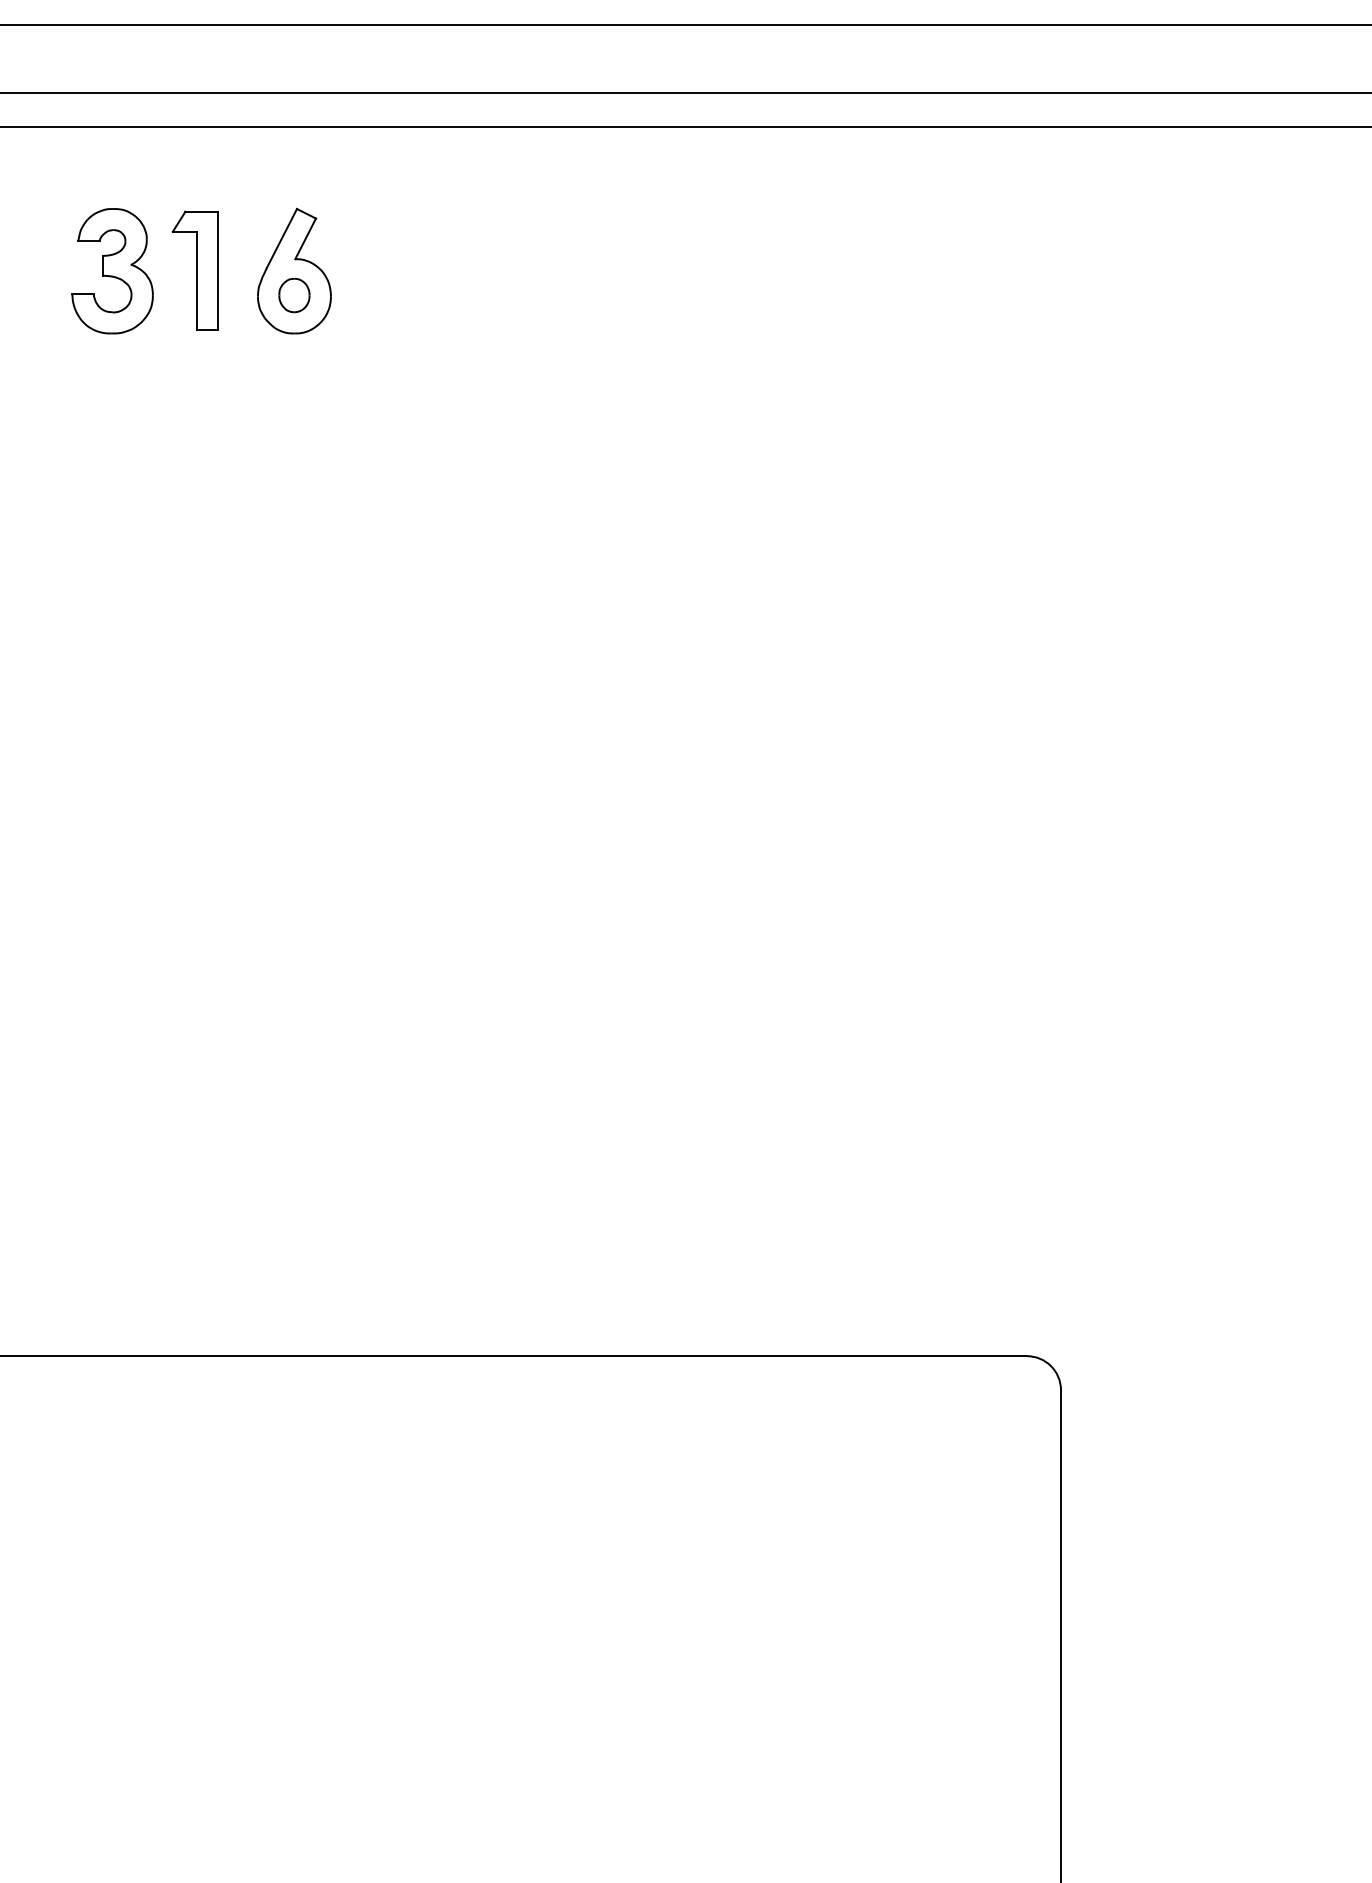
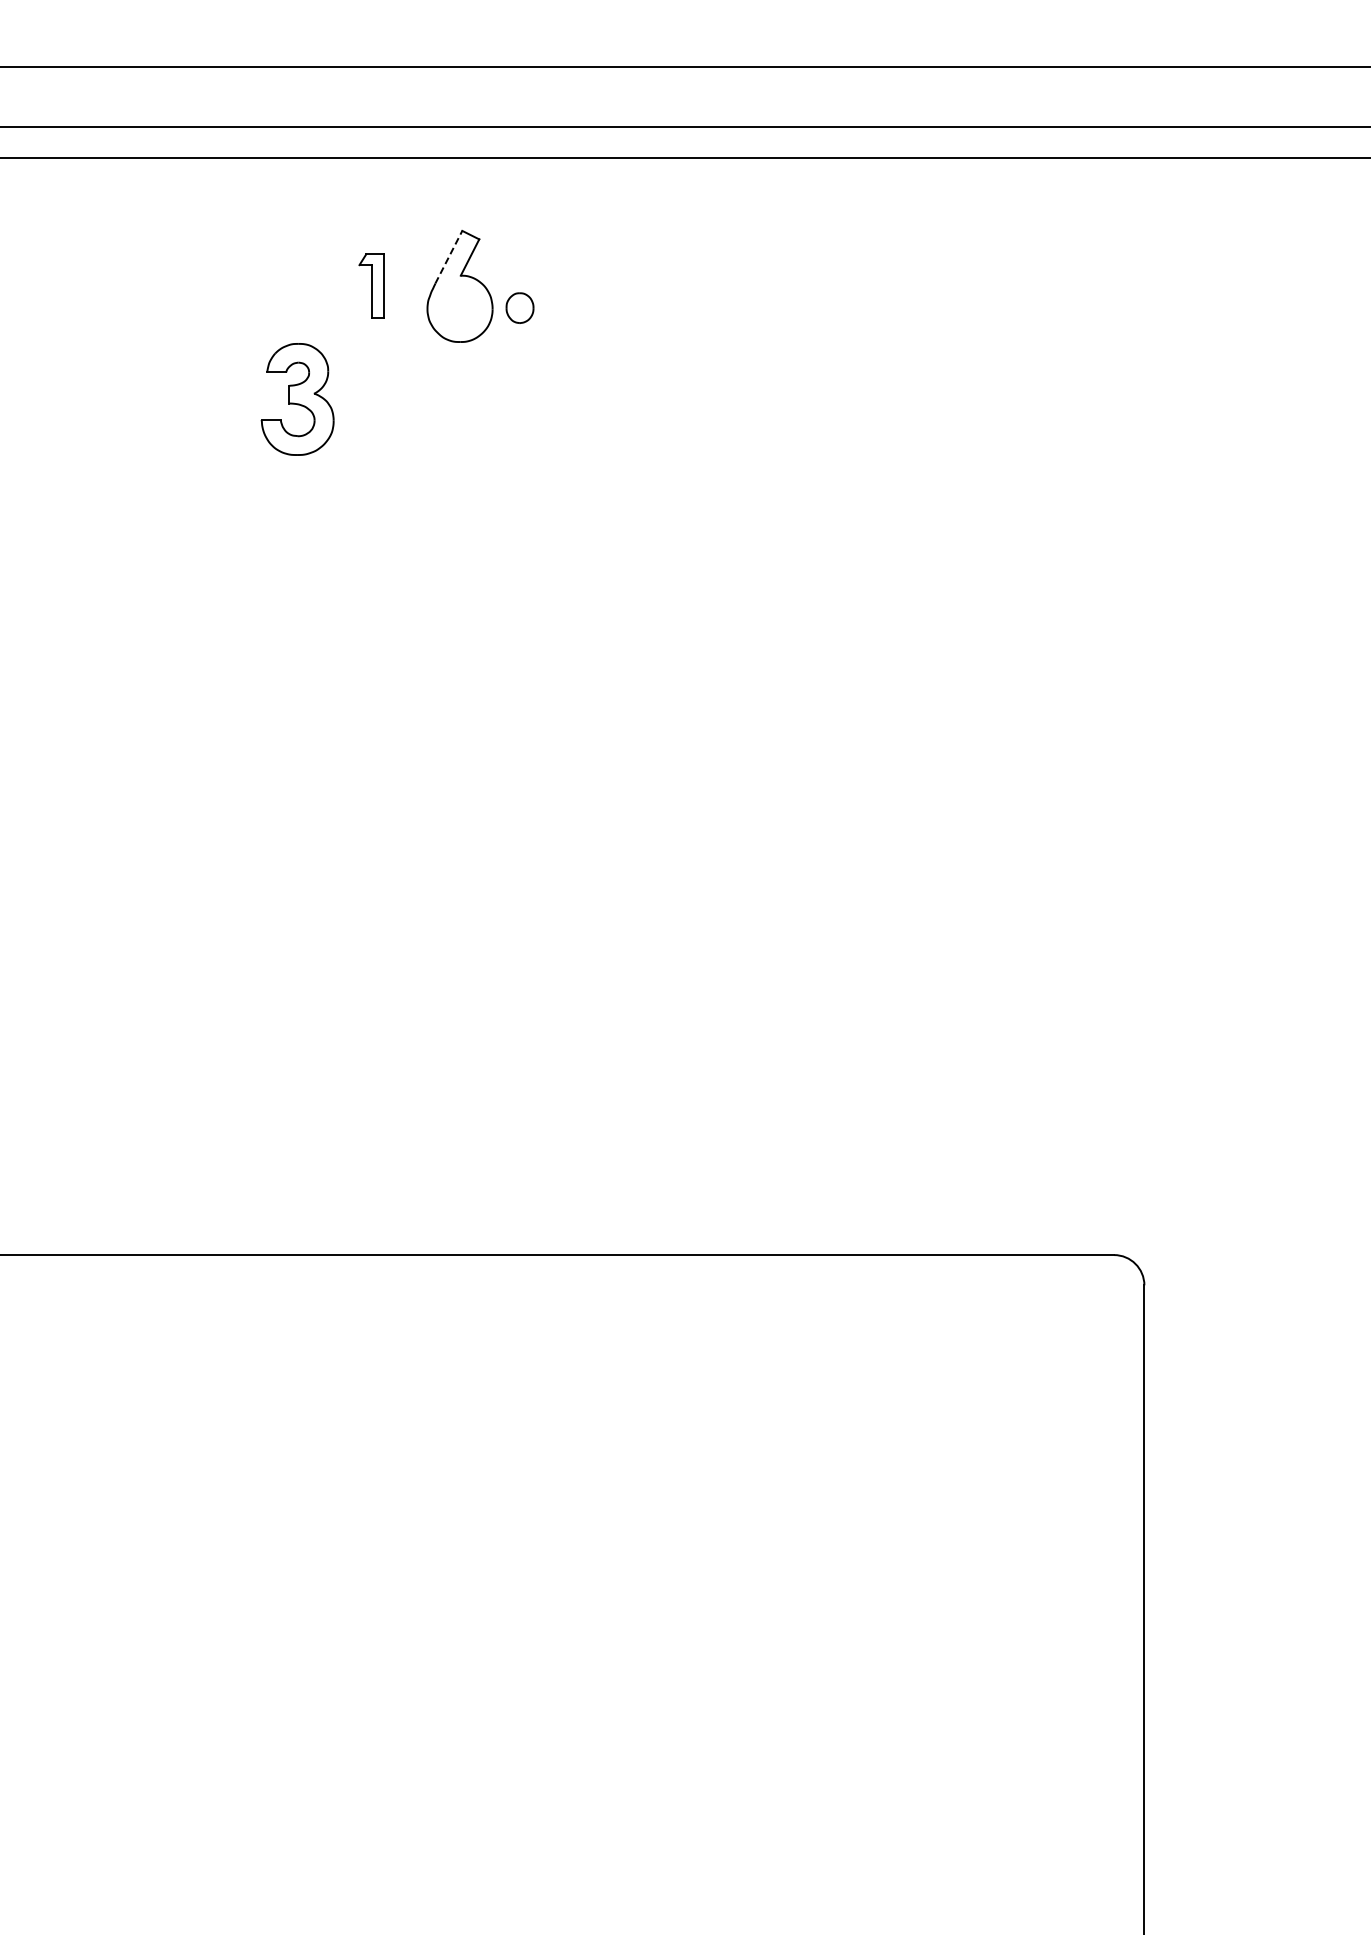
line: (281, 238) -> (448, 257), solid -> dashed
part: (195, 270) -> (371, 285), size x0.6
part: (112, 271) -> (297, 399), moved
part: (293, 294) -> (519, 307), moved

